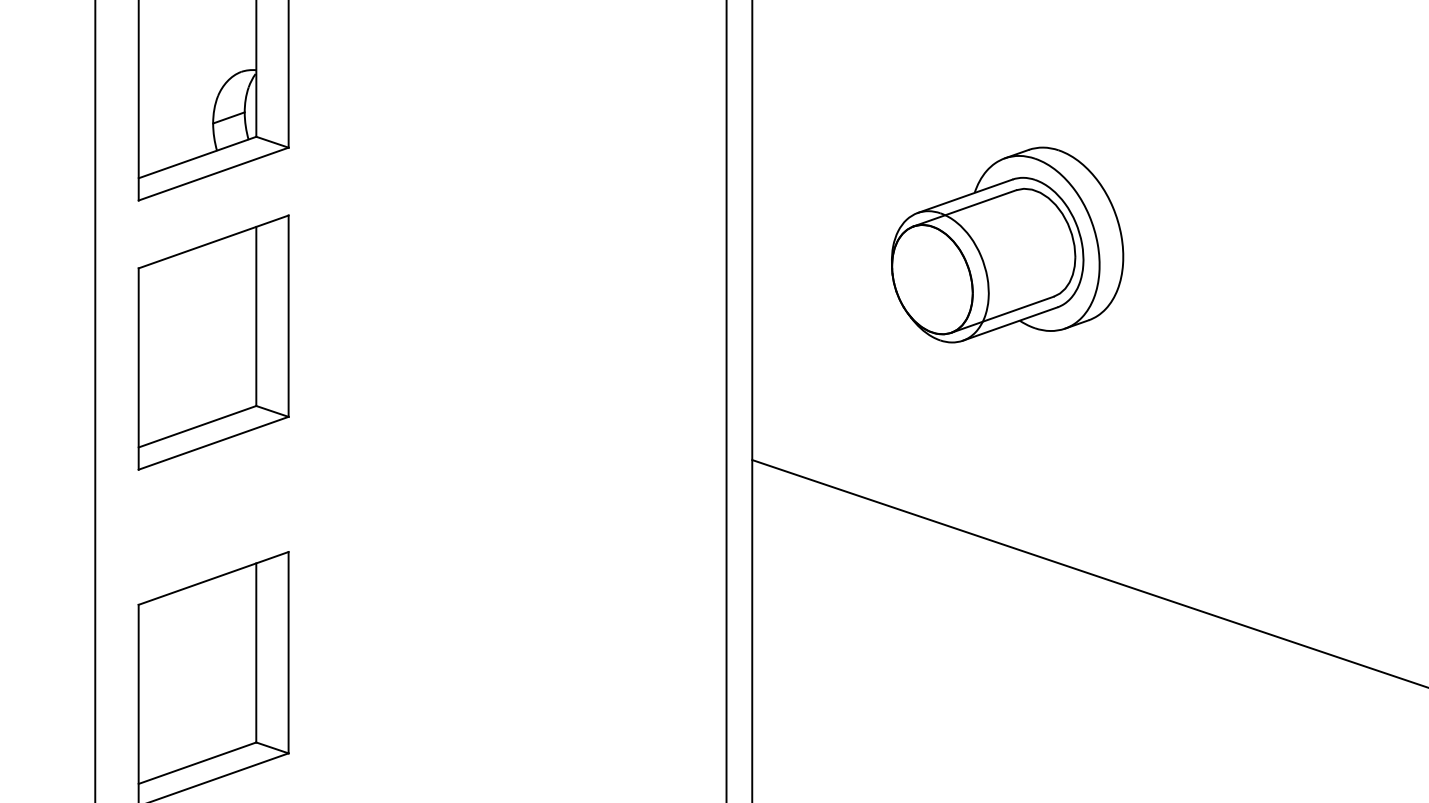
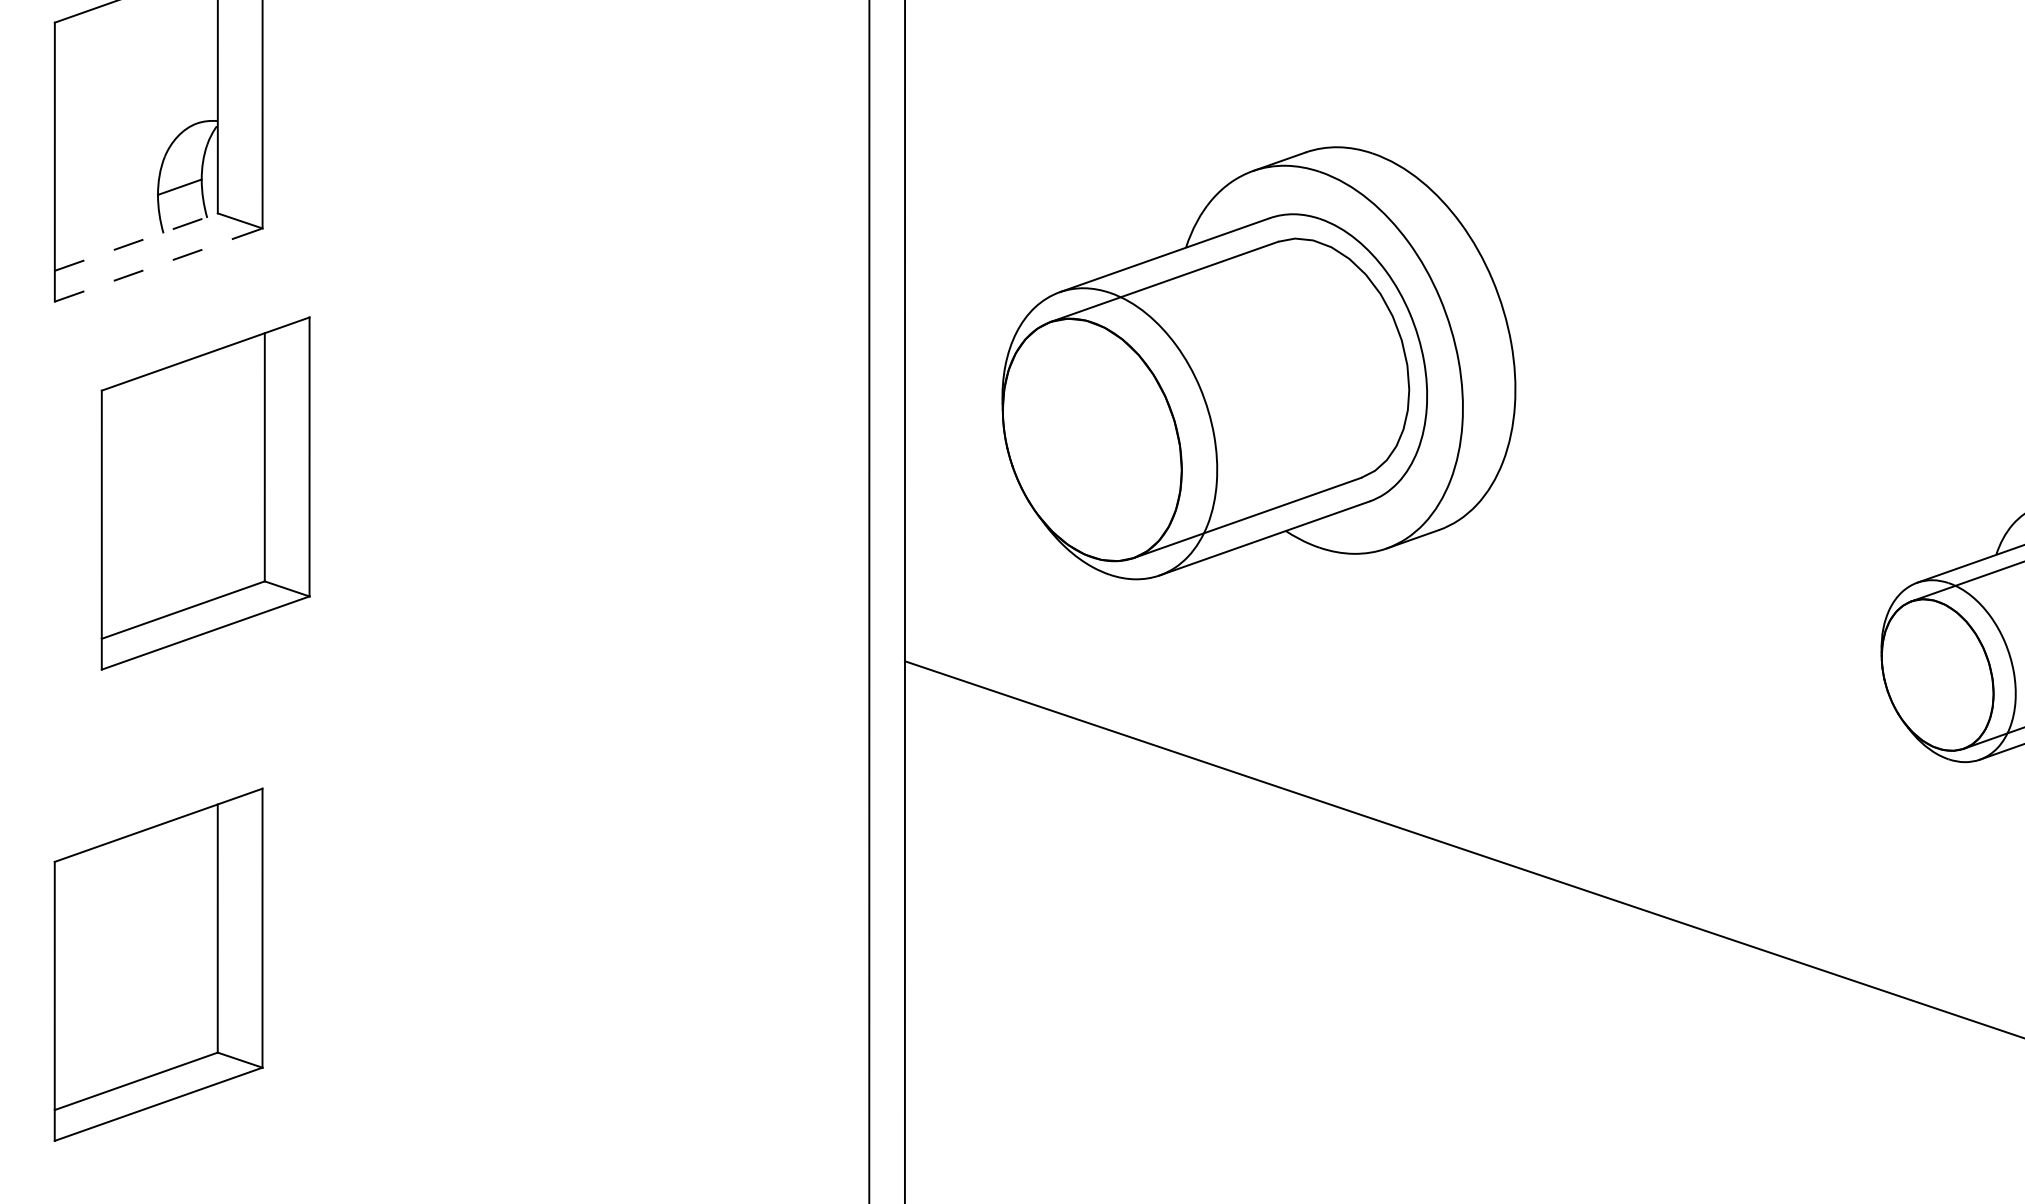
line: (197, 157) -> (136, 241), solid -> dashed
line: (214, 173) -> (159, 264), solid -> dashed
part: (1007, 245) -> (1258, 363), size x1.6
part: (213, 342) -> (205, 493), moved

